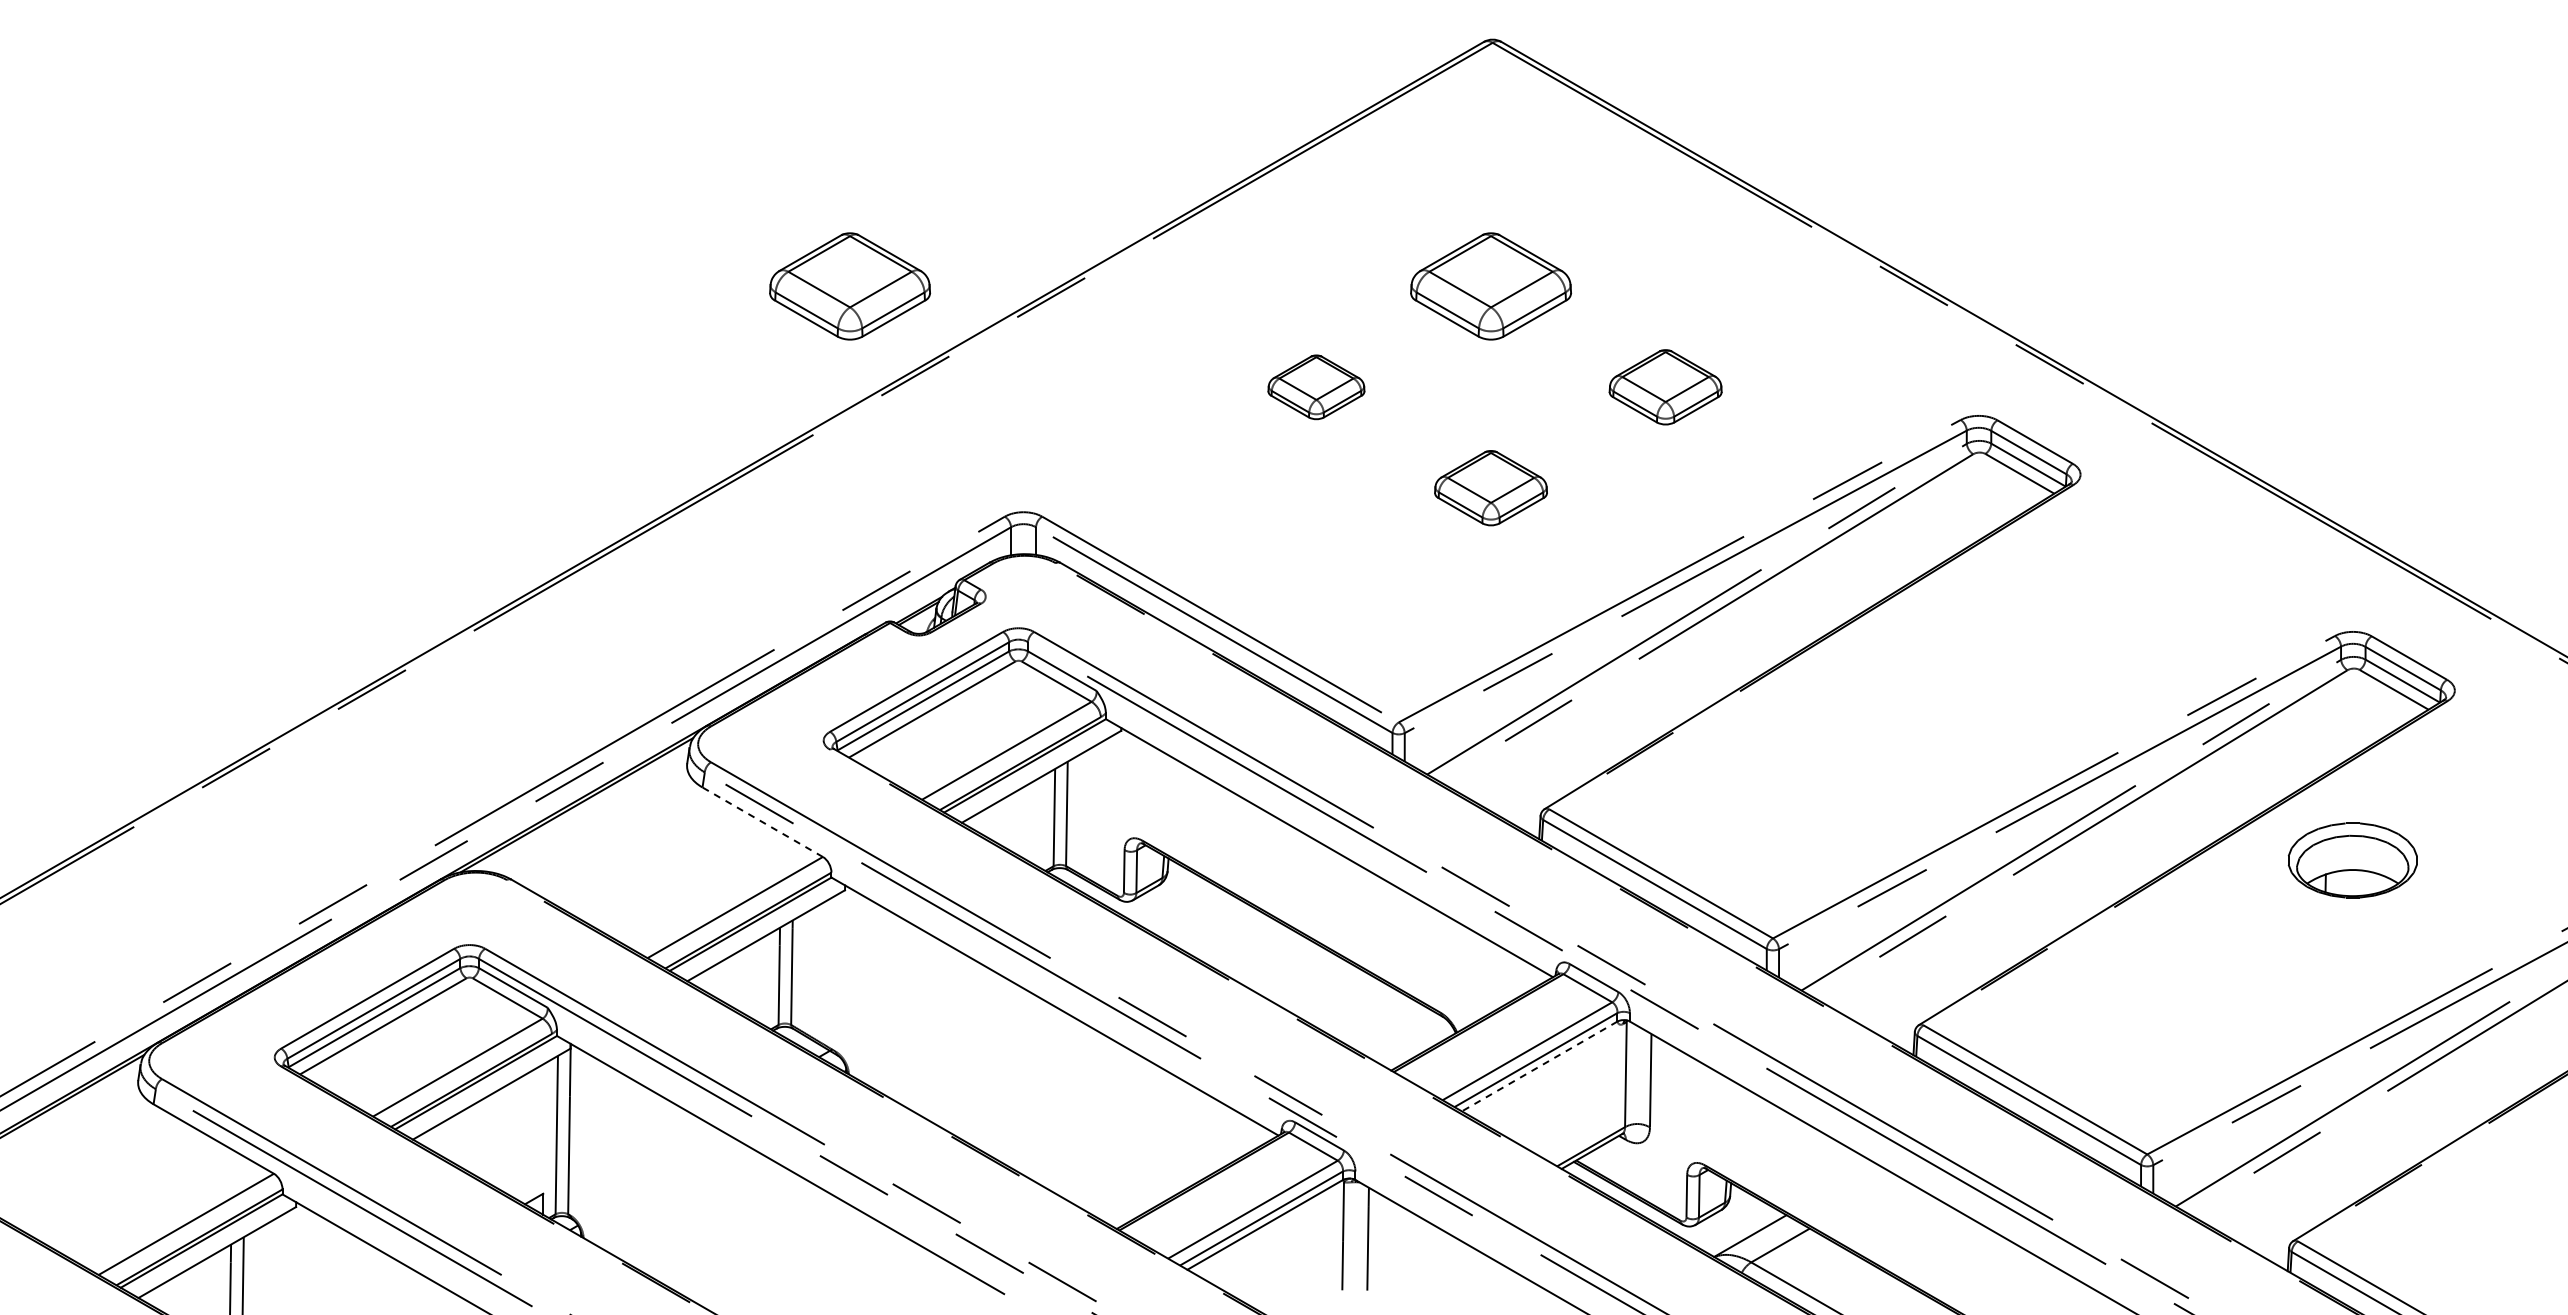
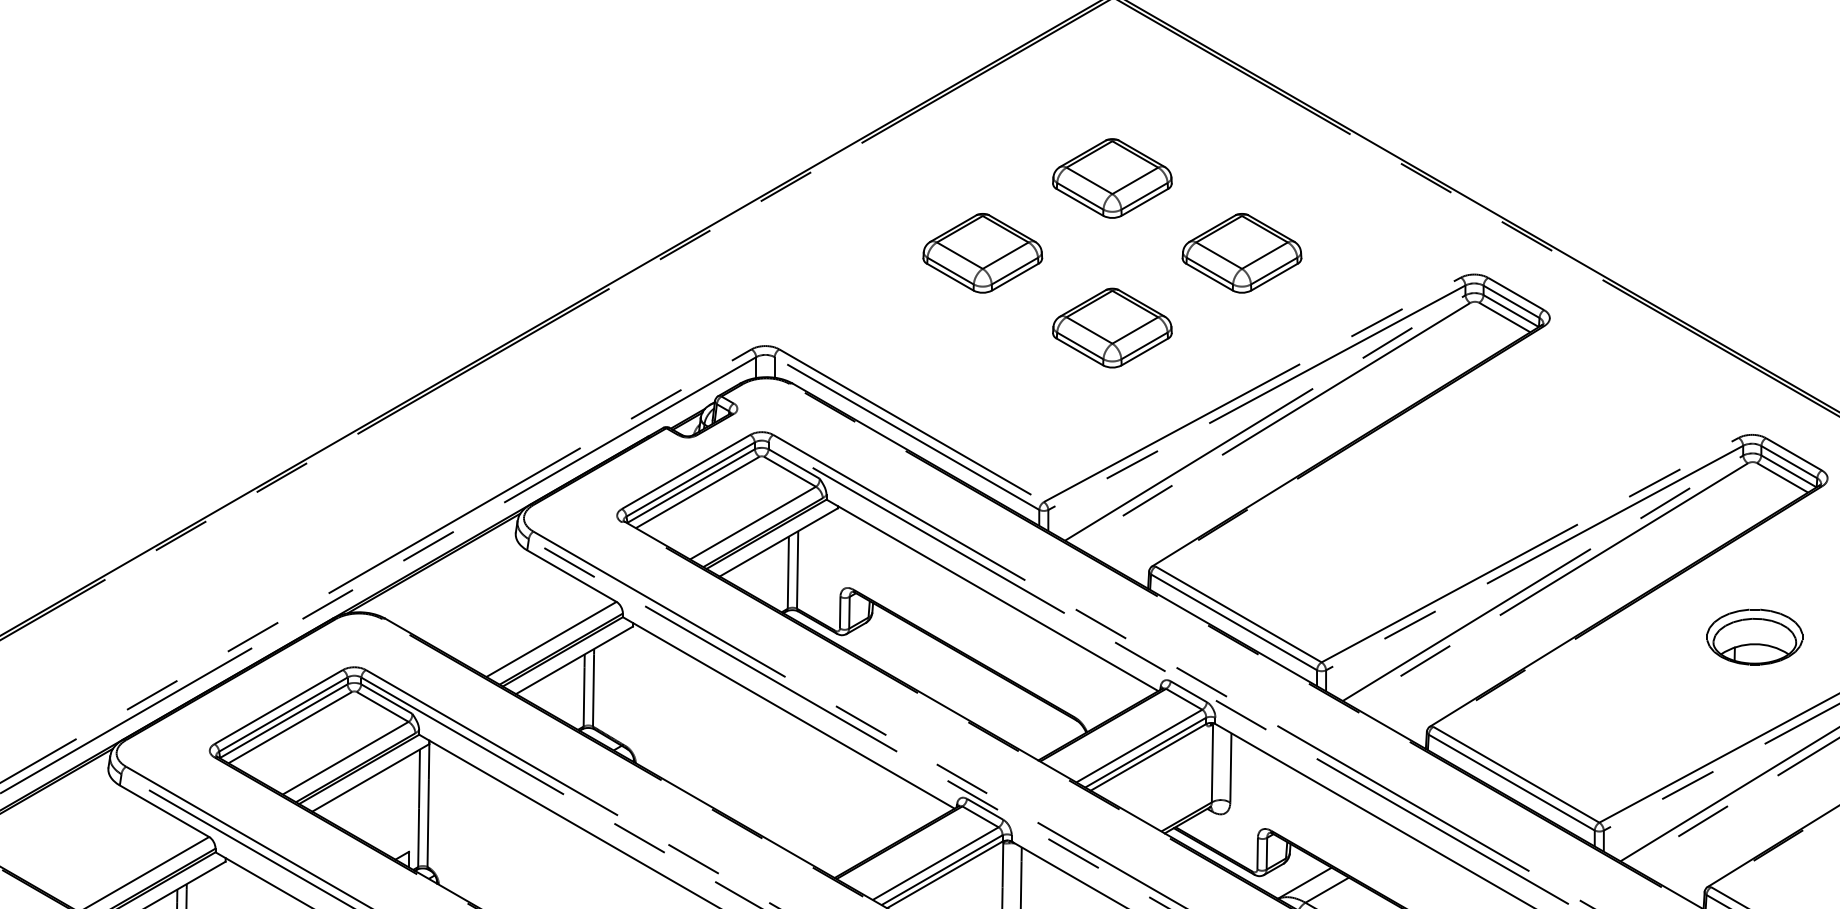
part: (850, 286) -> (637, 178), removed
part: (1316, 387) -> (982, 253), size x1.67
part: (1665, 387) -> (1241, 253), size x1.43
part: (1490, 488) -> (1111, 328), size x1.43
line: (762, 821) -> (571, 575), dashed -> solid
part: (2352, 860) -> (1754, 637), moved
line: (1539, 1066) -> (1148, 757), dashed -> solid

